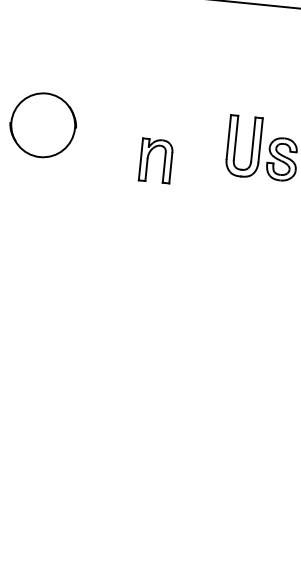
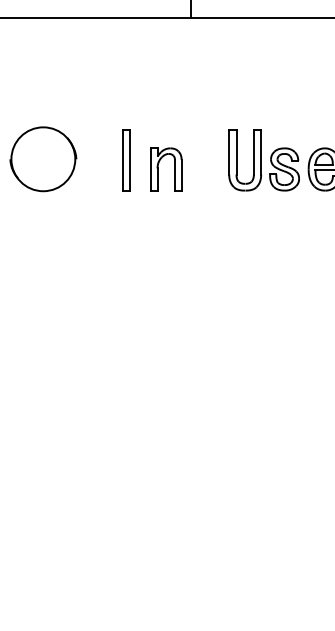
part: (125, 134) -> (126, 160), added
part: (148, 160) -> (158, 169), moved

